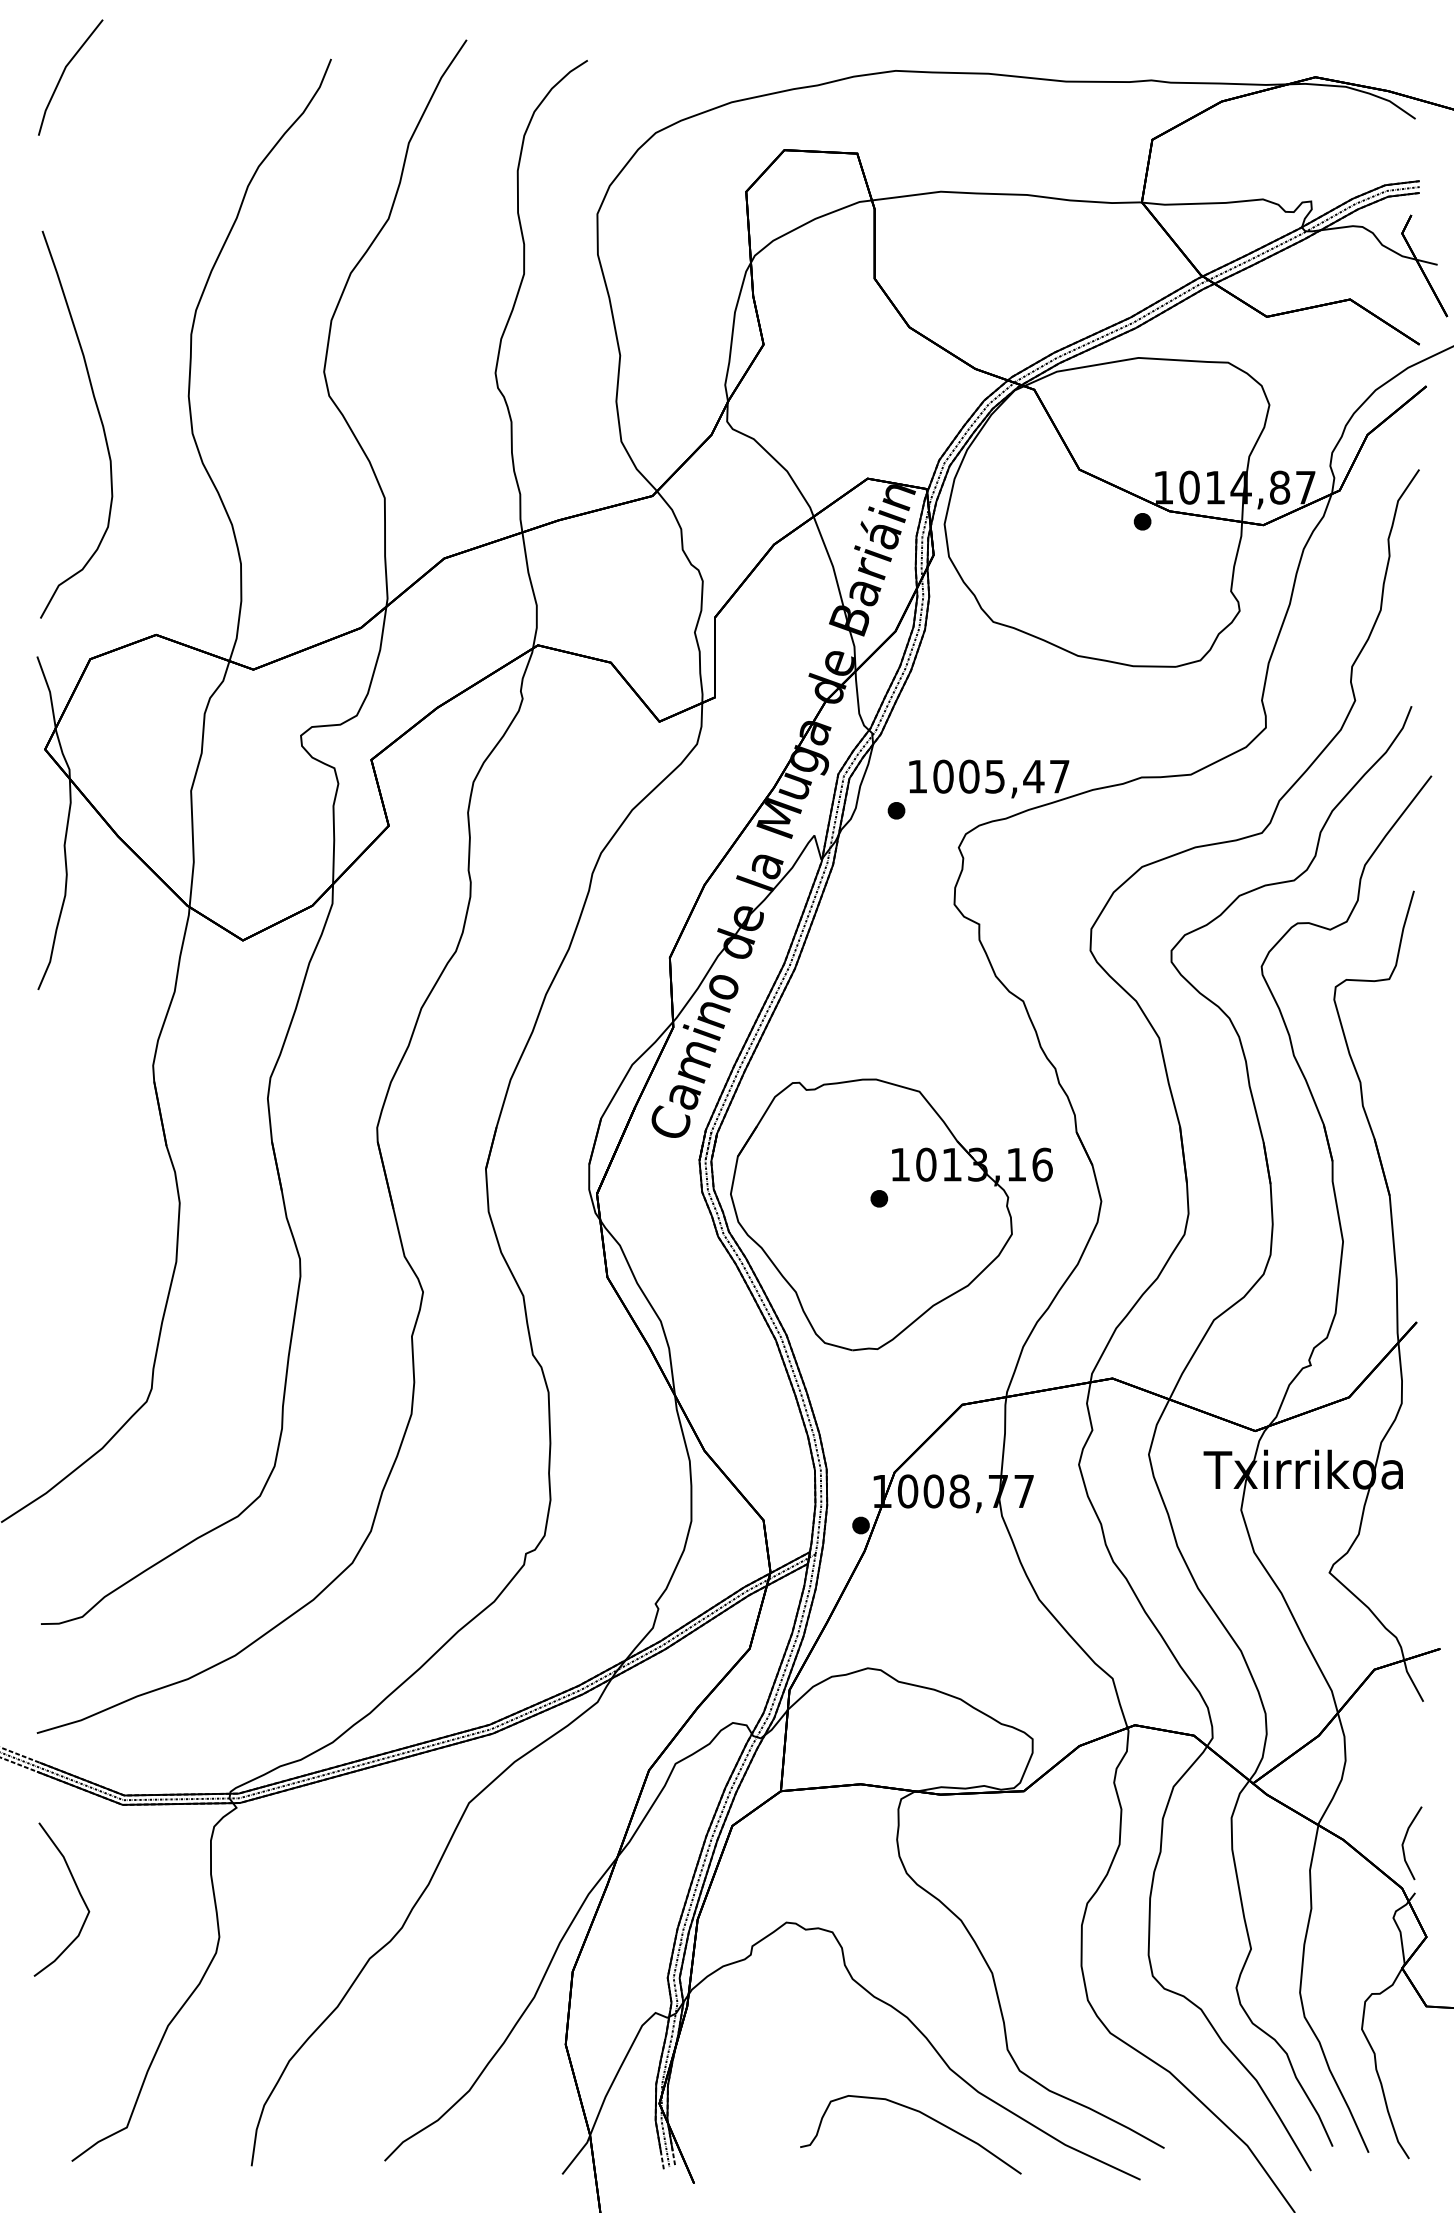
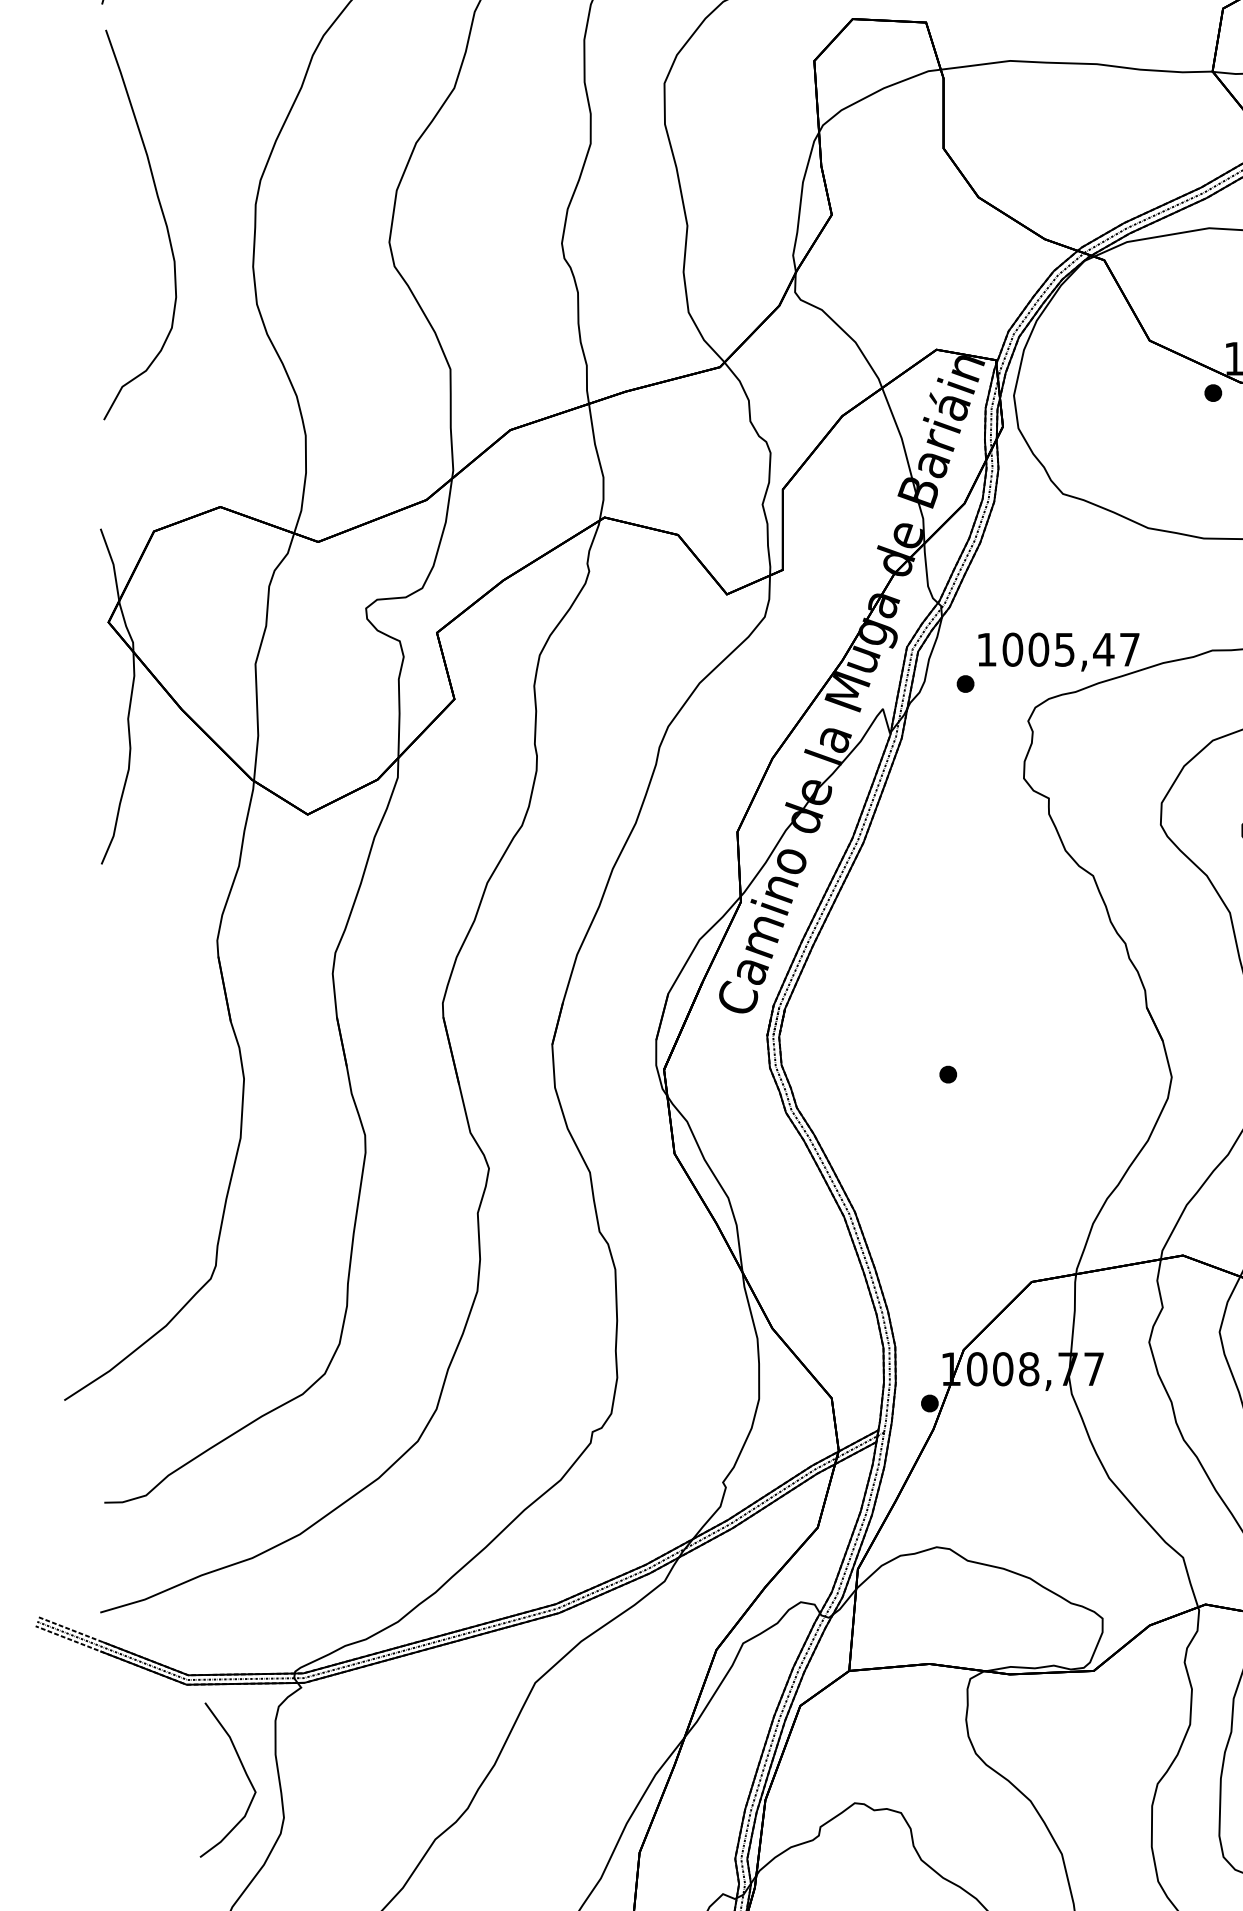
curve: (98, 415) -> (162, 215), moved
part: (891, 1214) -> (960, 1090), removed
curve: (77, 1890) -> (243, 1770), moved

